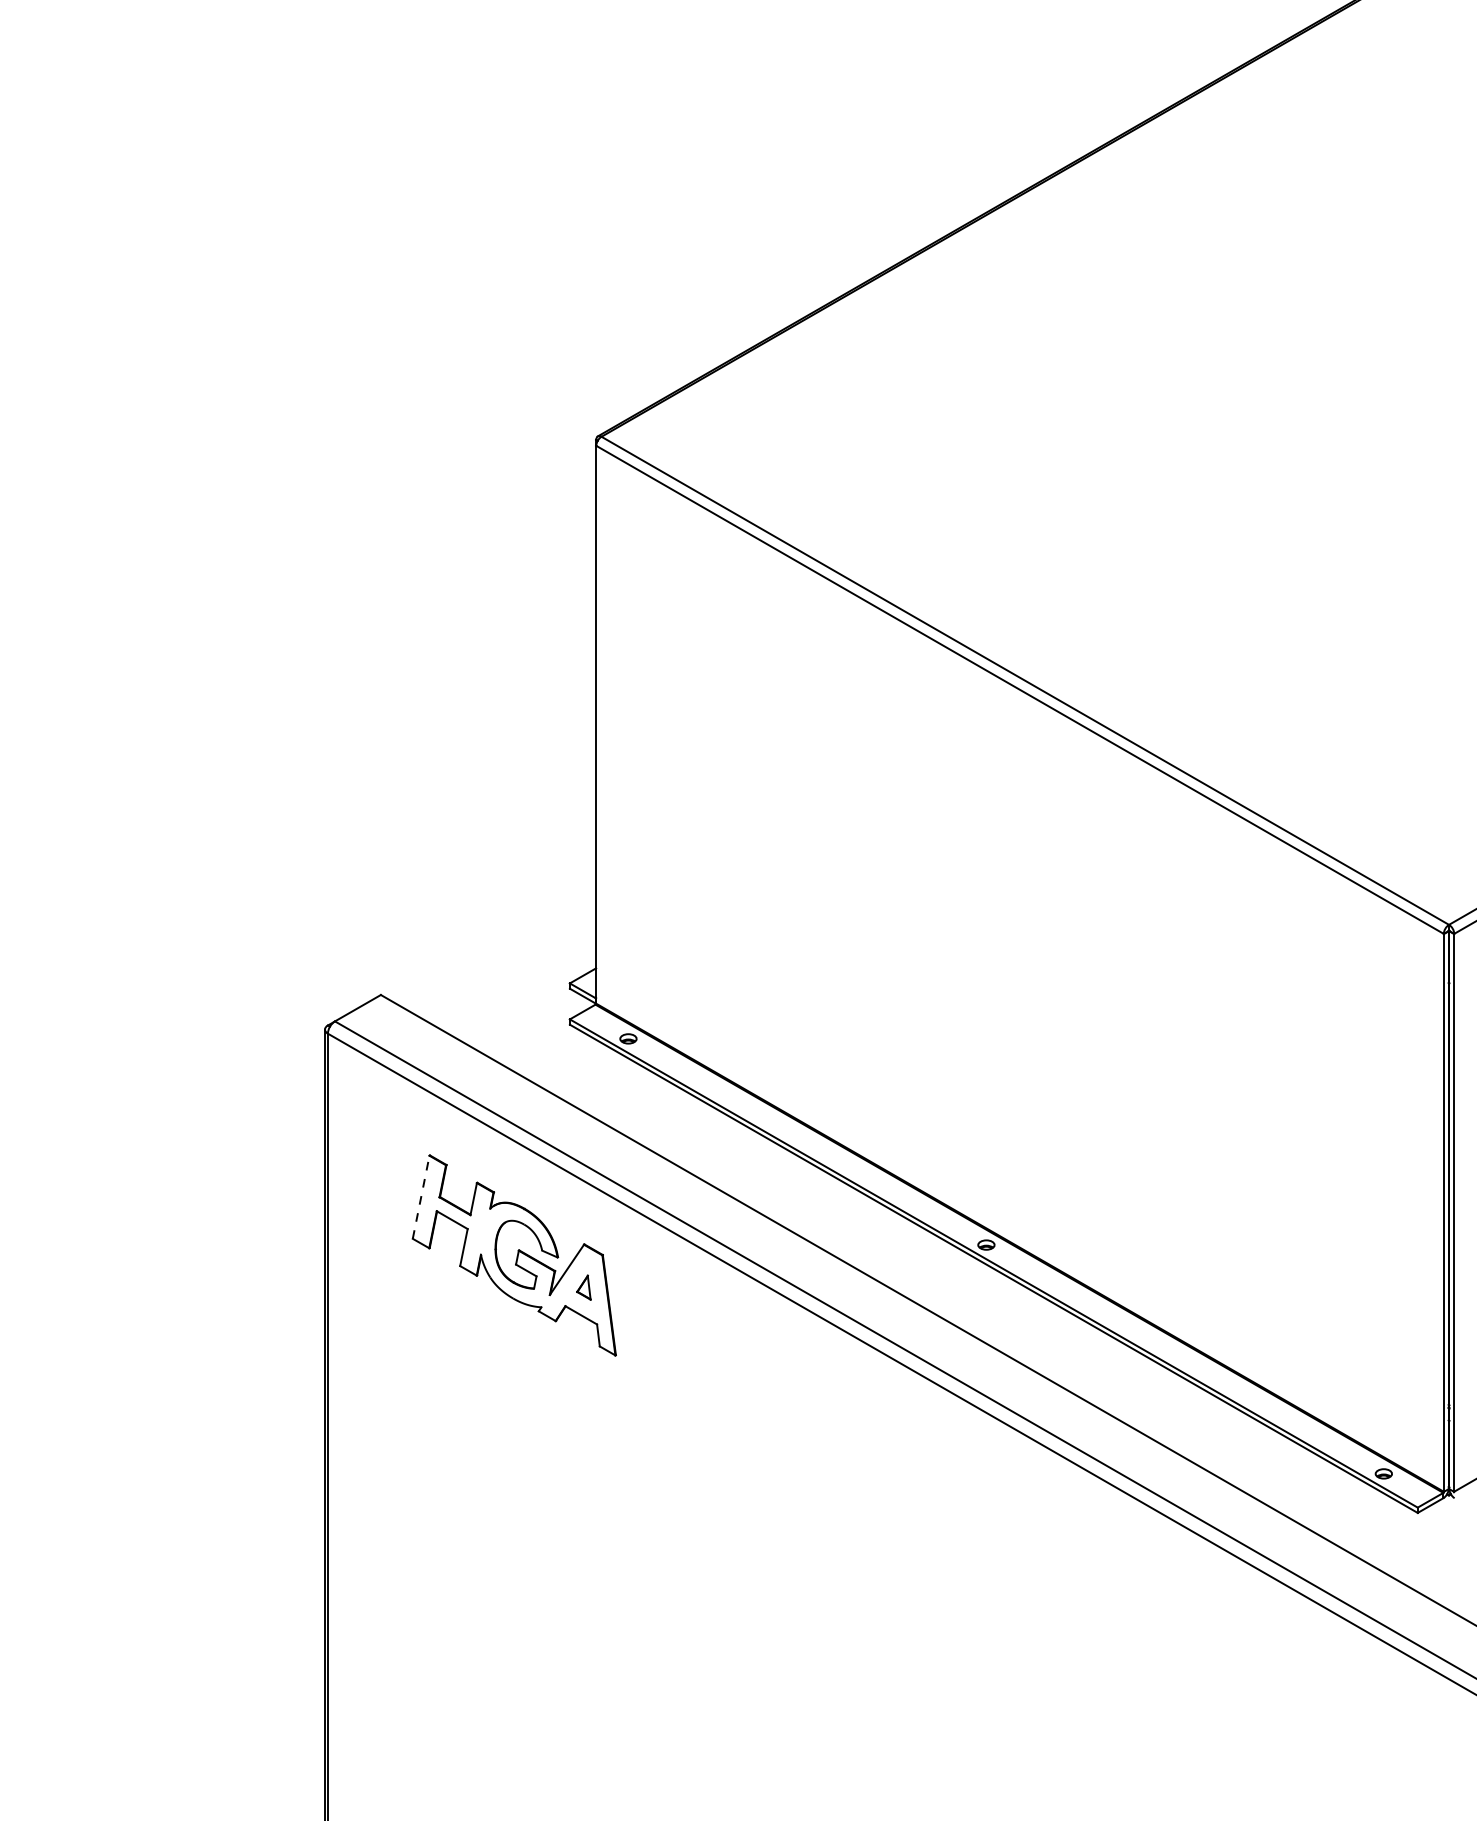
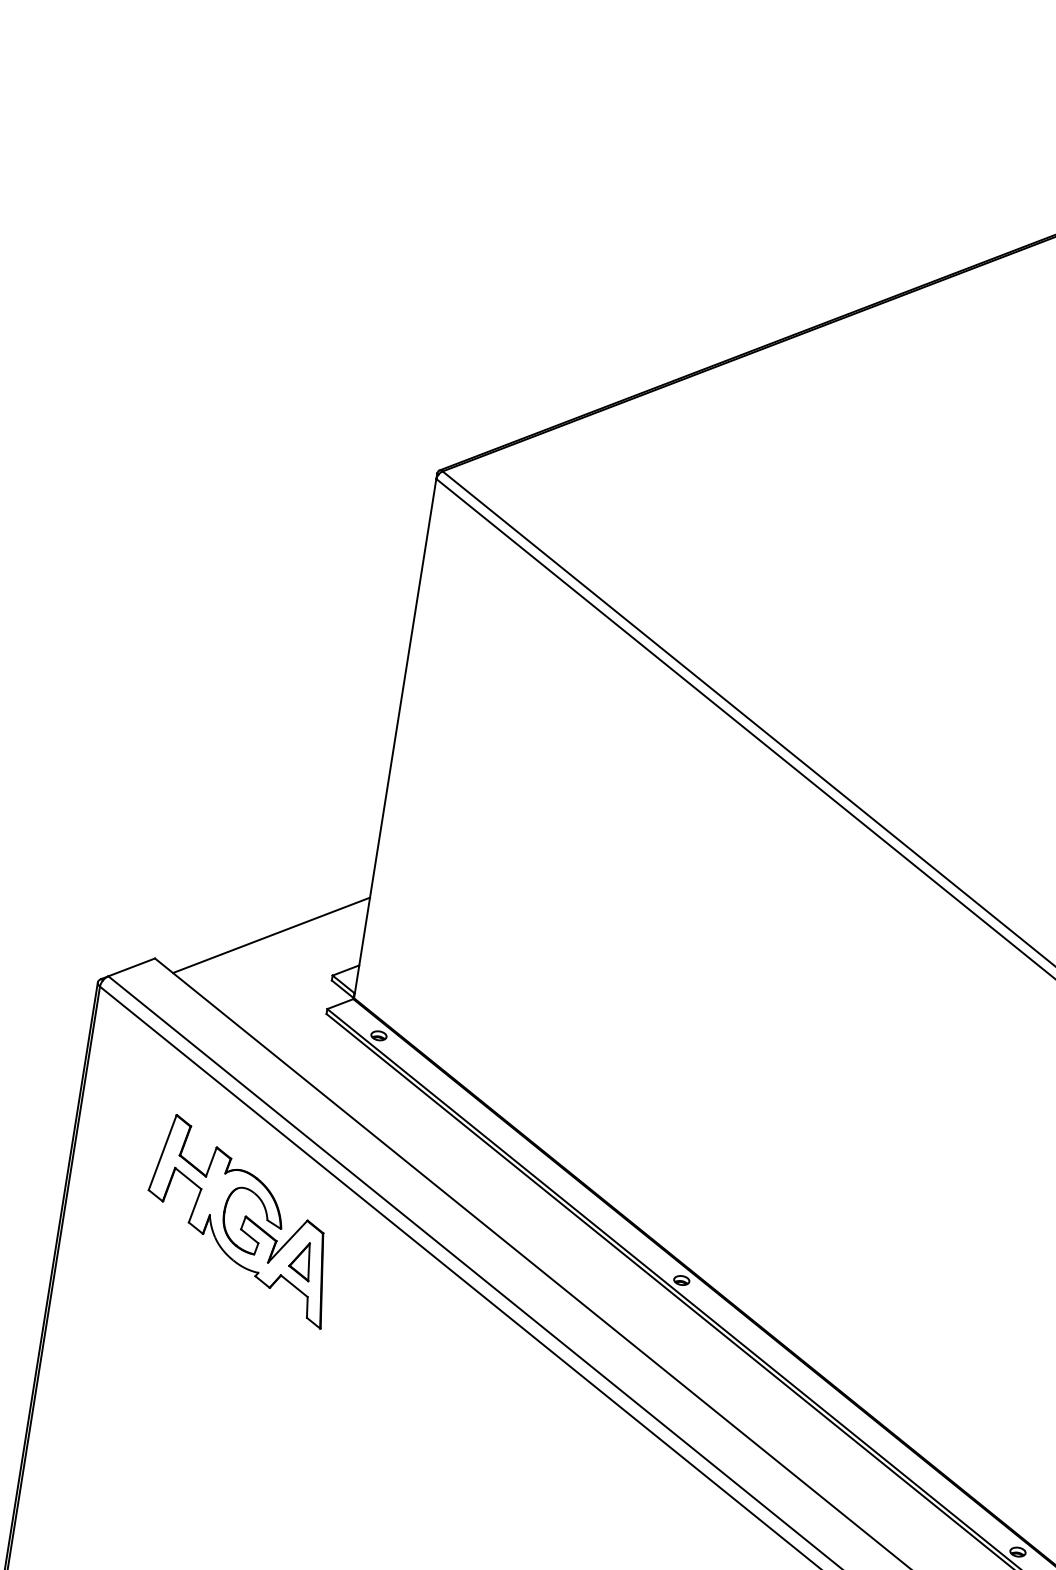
line: (499, 951) -> (271, 935), added
line: (421, 1196) -> (163, 1152), dashed -> solid
part: (583, 1287) -> (300, 1260), size x1.67

